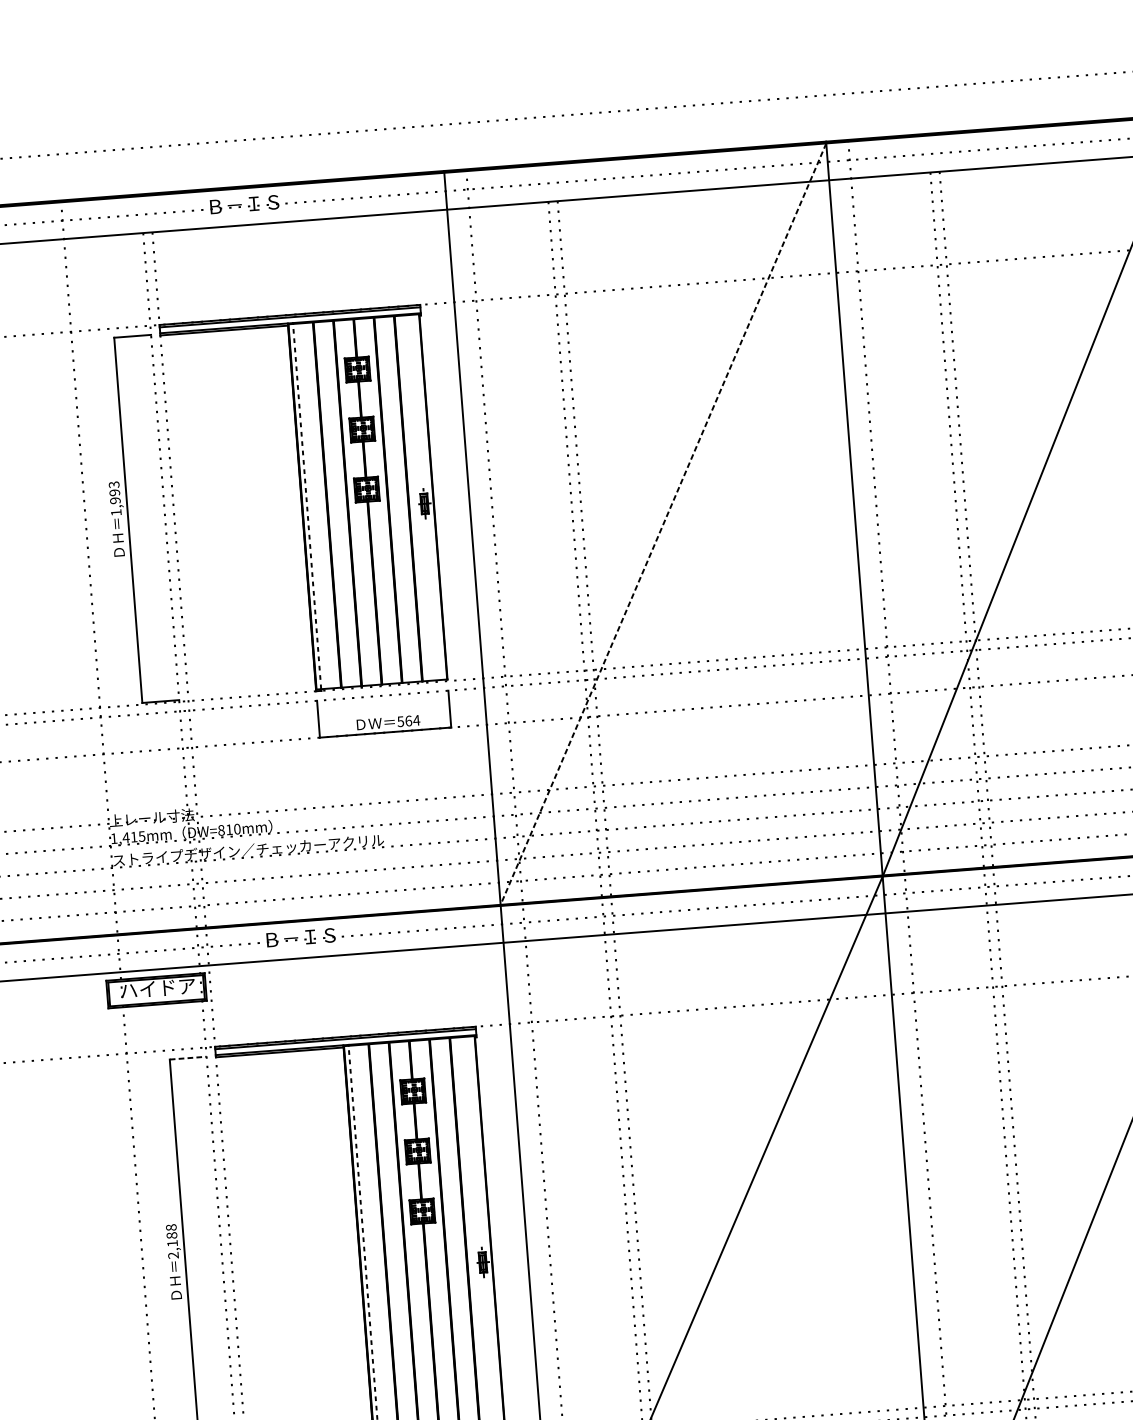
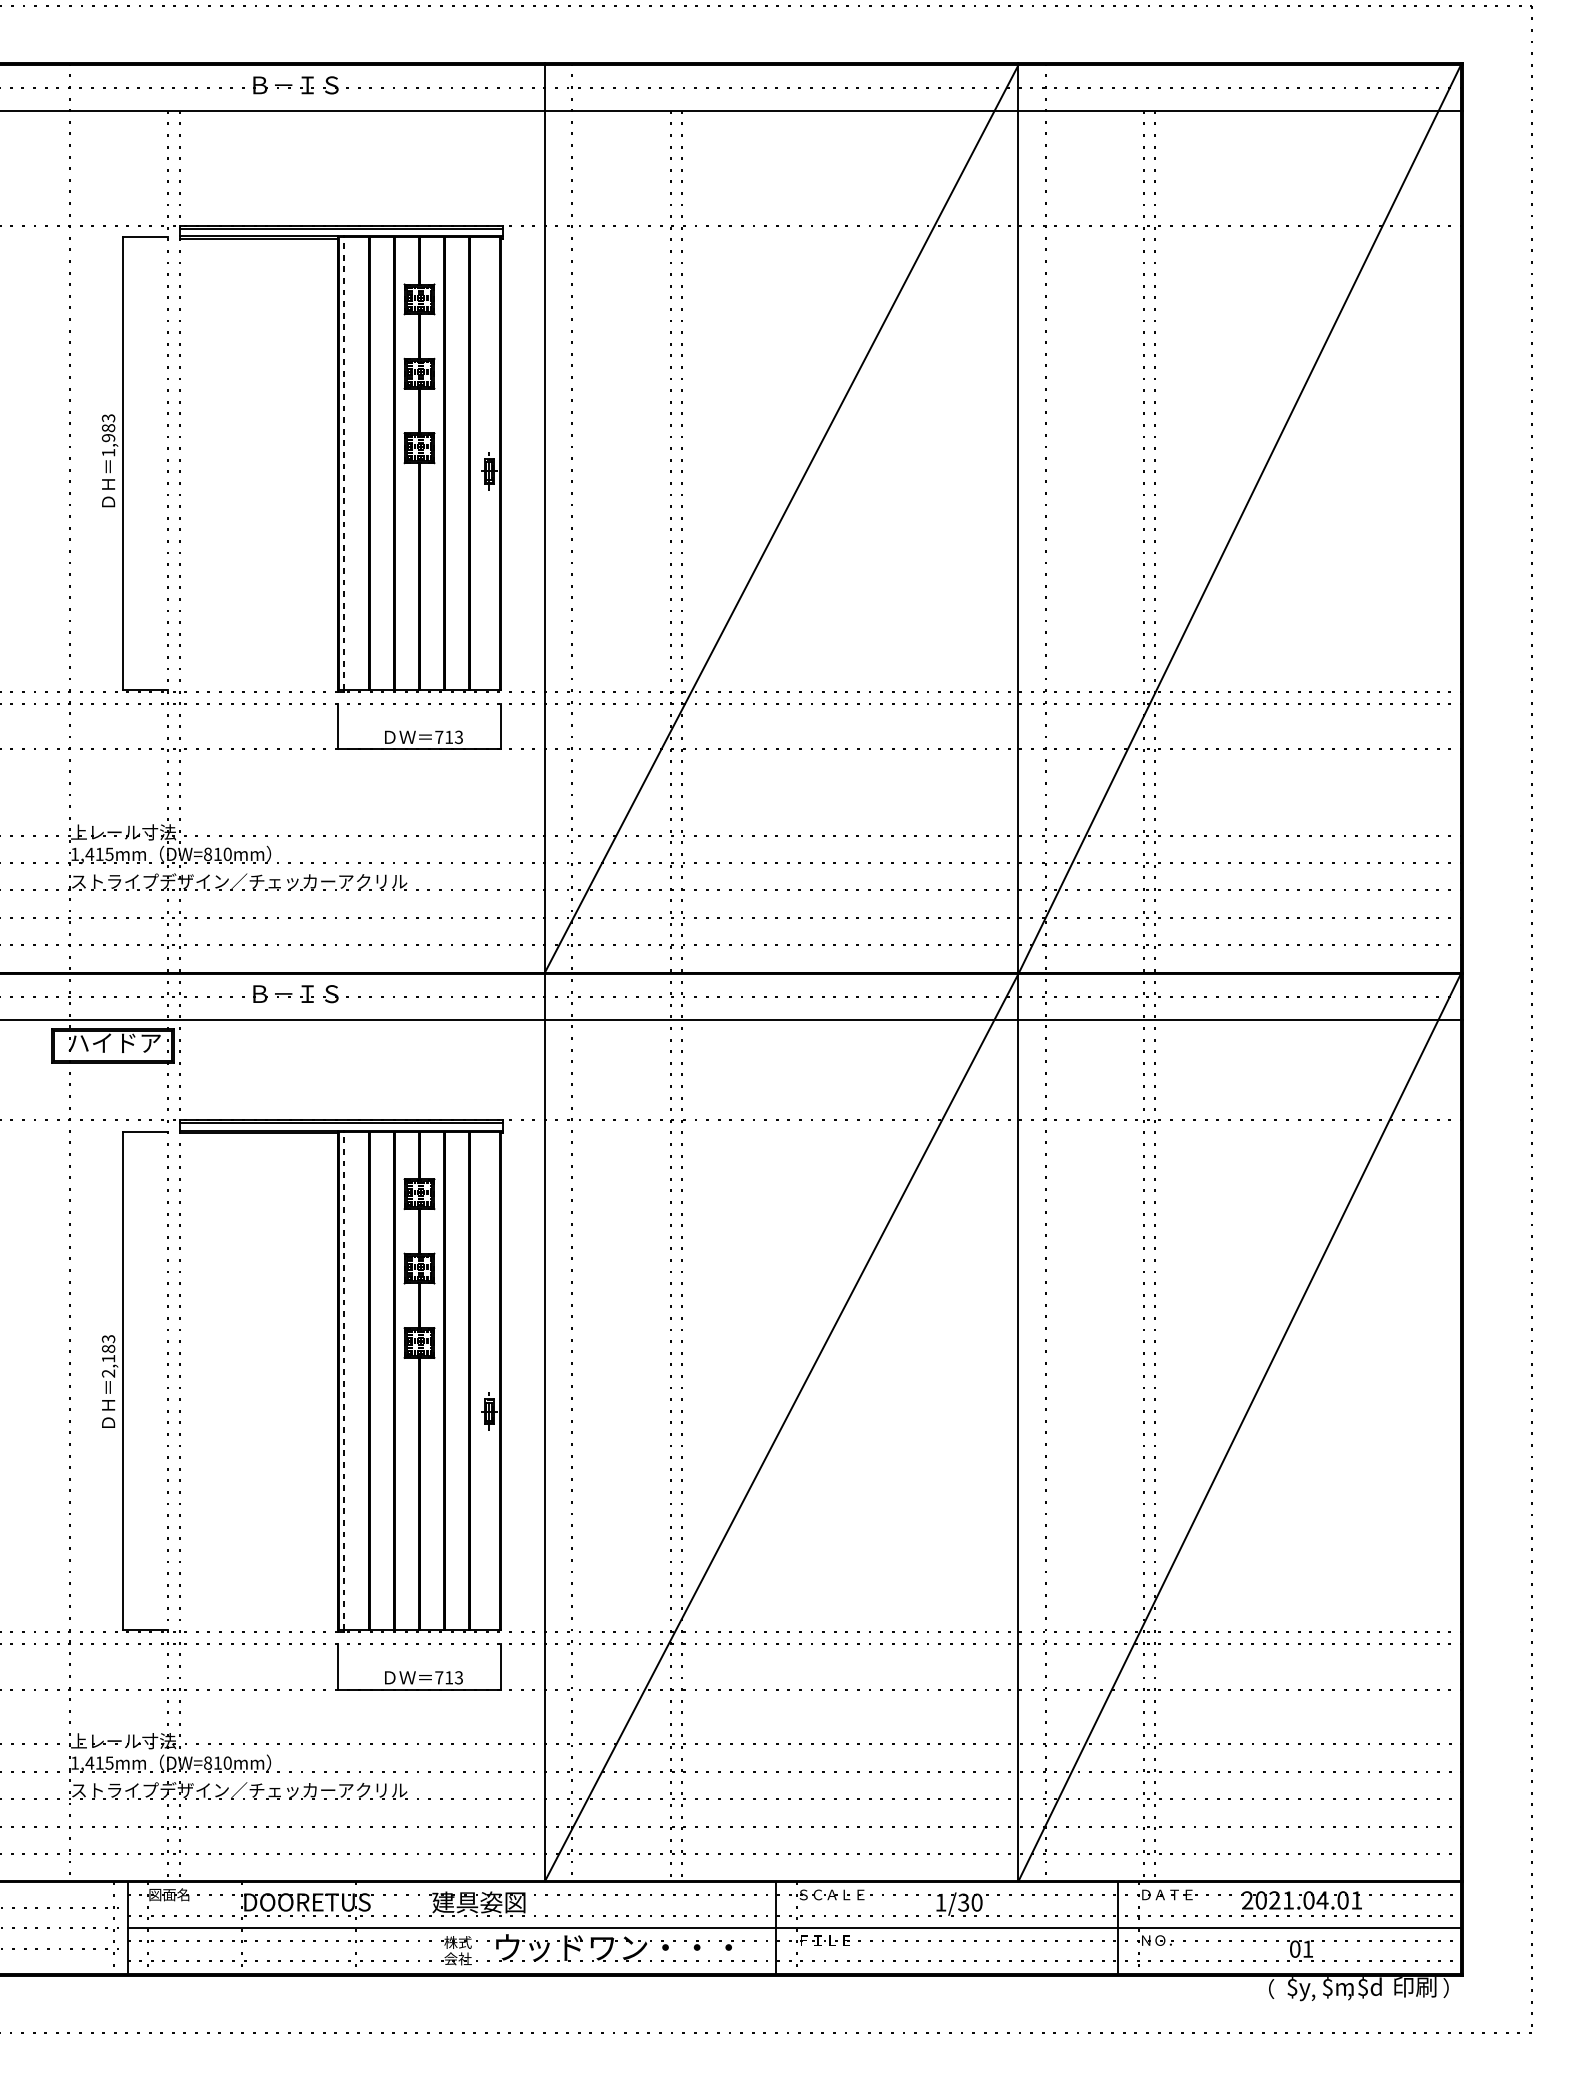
text: (114, 493) -> (108, 428), 1,993 -> 1,983
line: (663, 523) -> (781, 518), dashed -> solid
text: (409, 721) -> (449, 737), 564 -> 713
line: (188, 1057) -> (145, 1131), dashed -> solid
text: (171, 1227) -> (108, 1339), 2,188 -> 2,183

